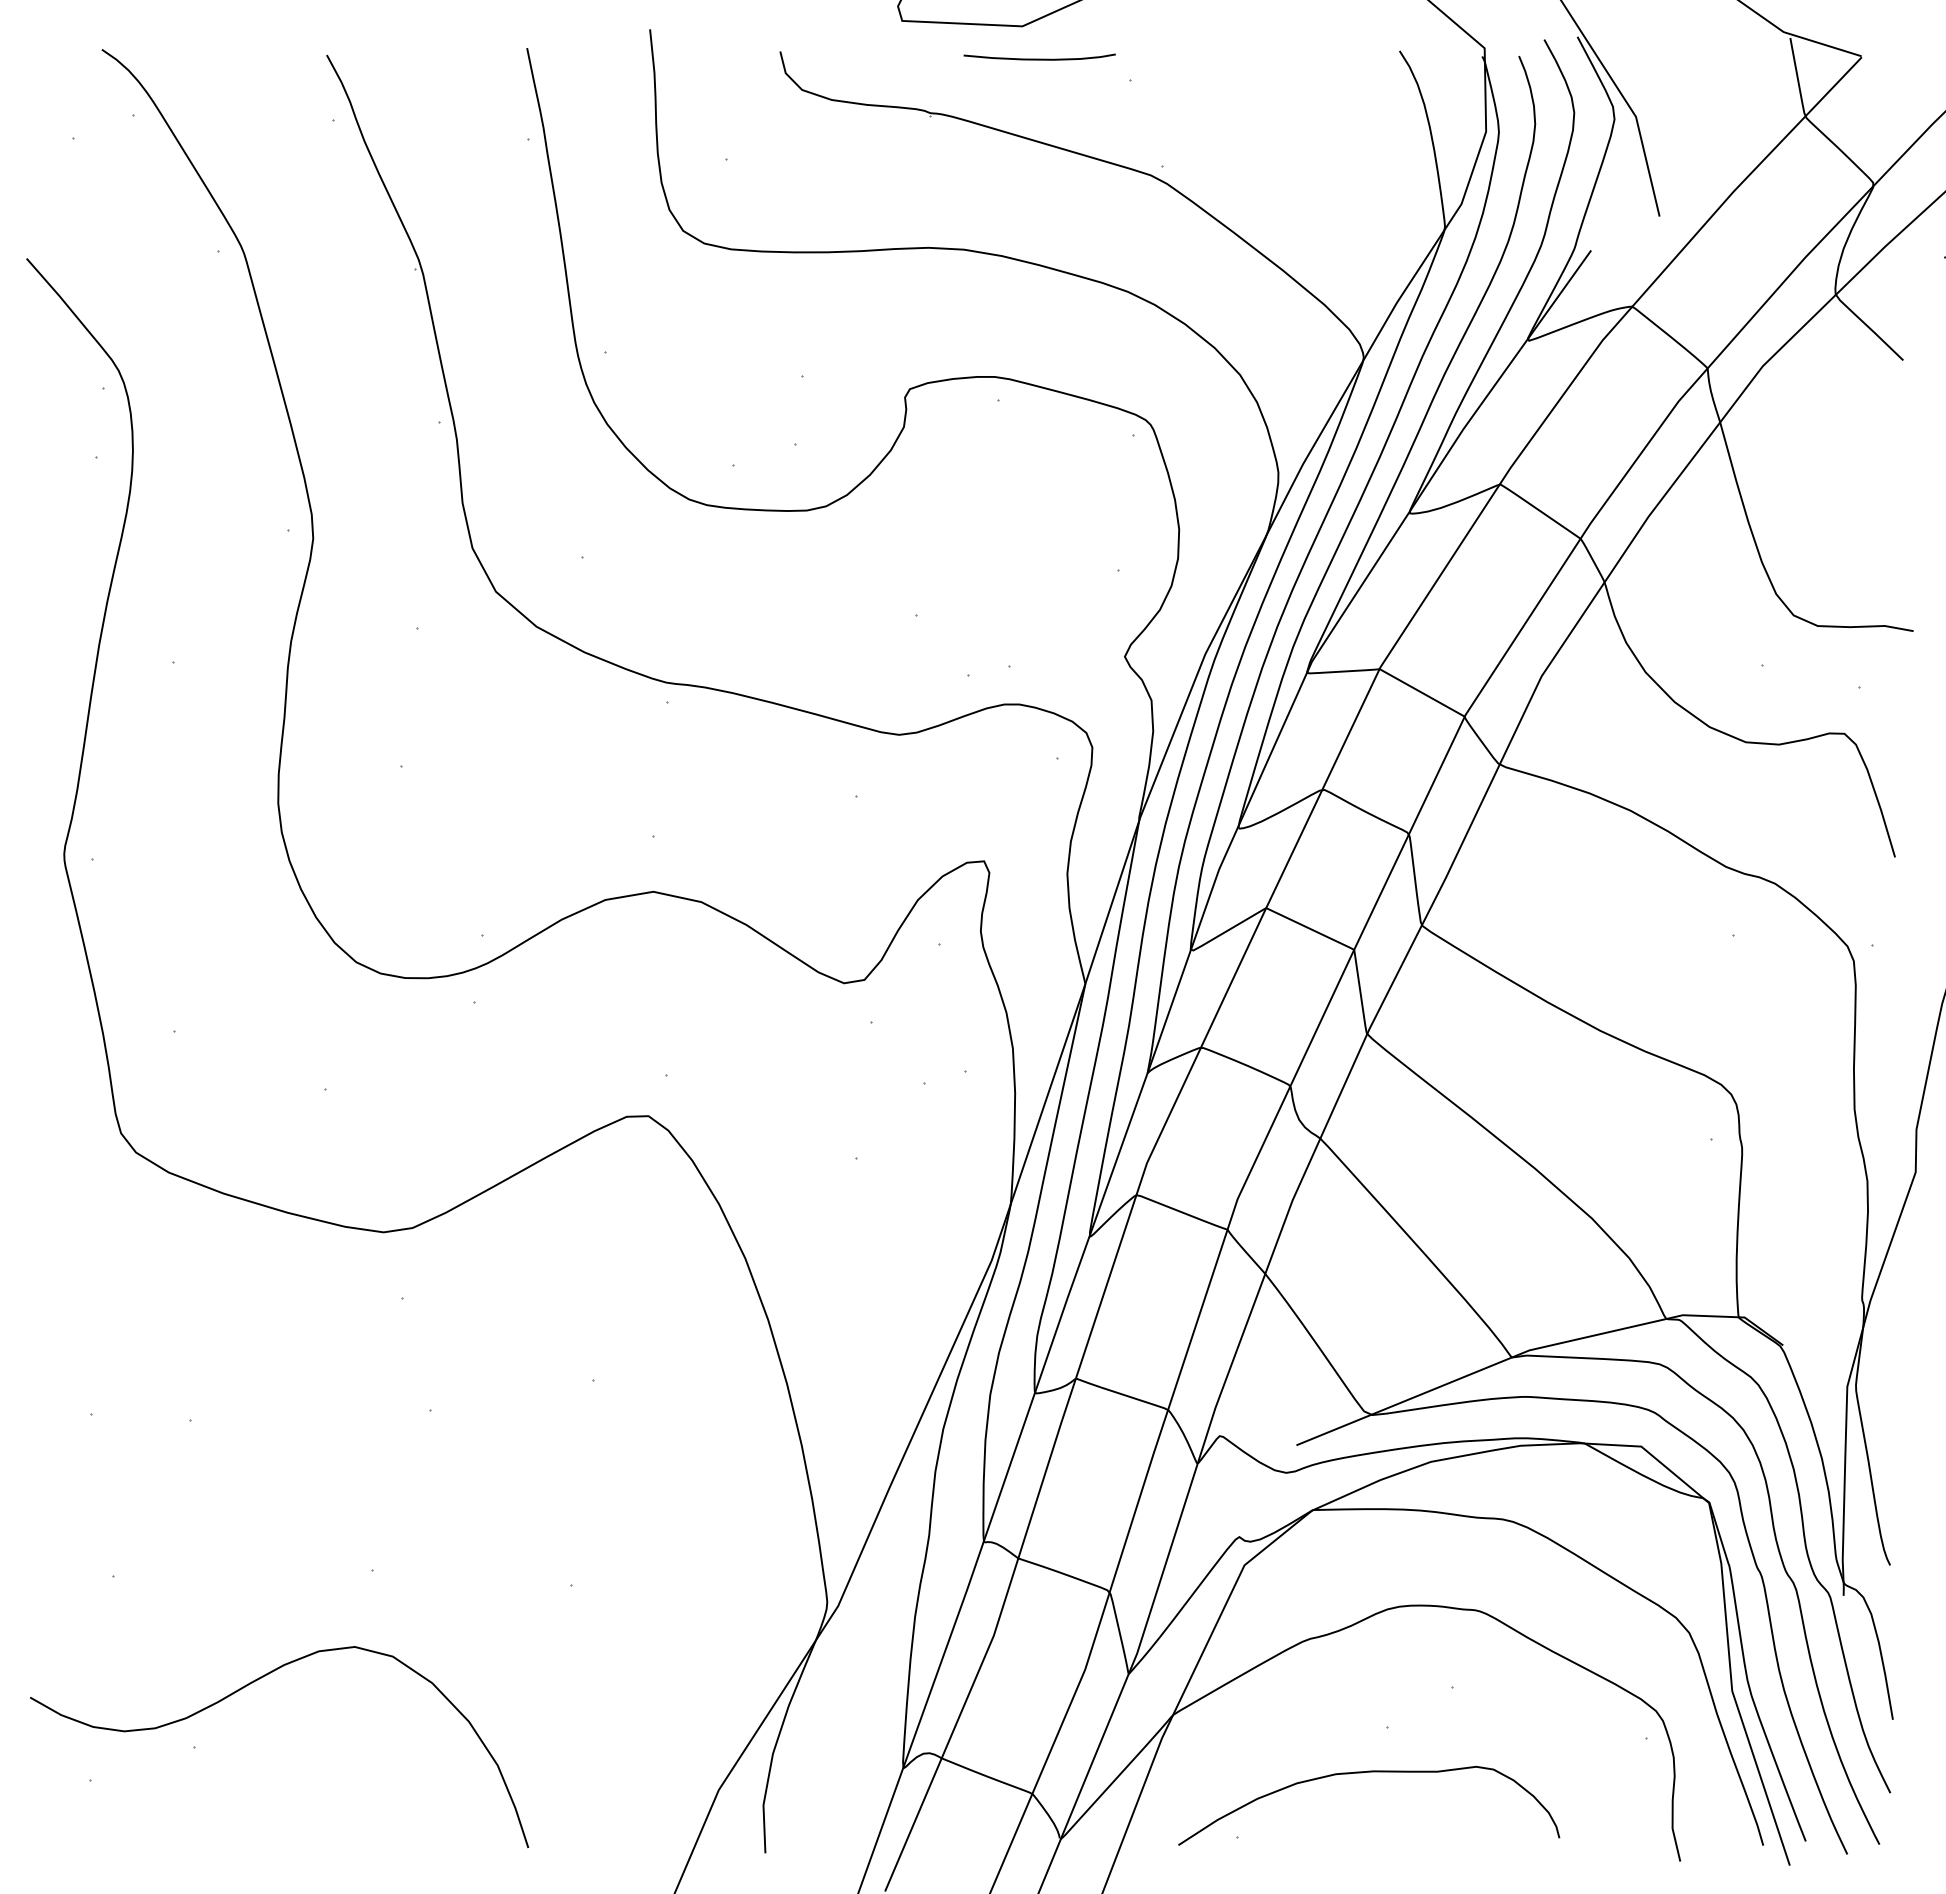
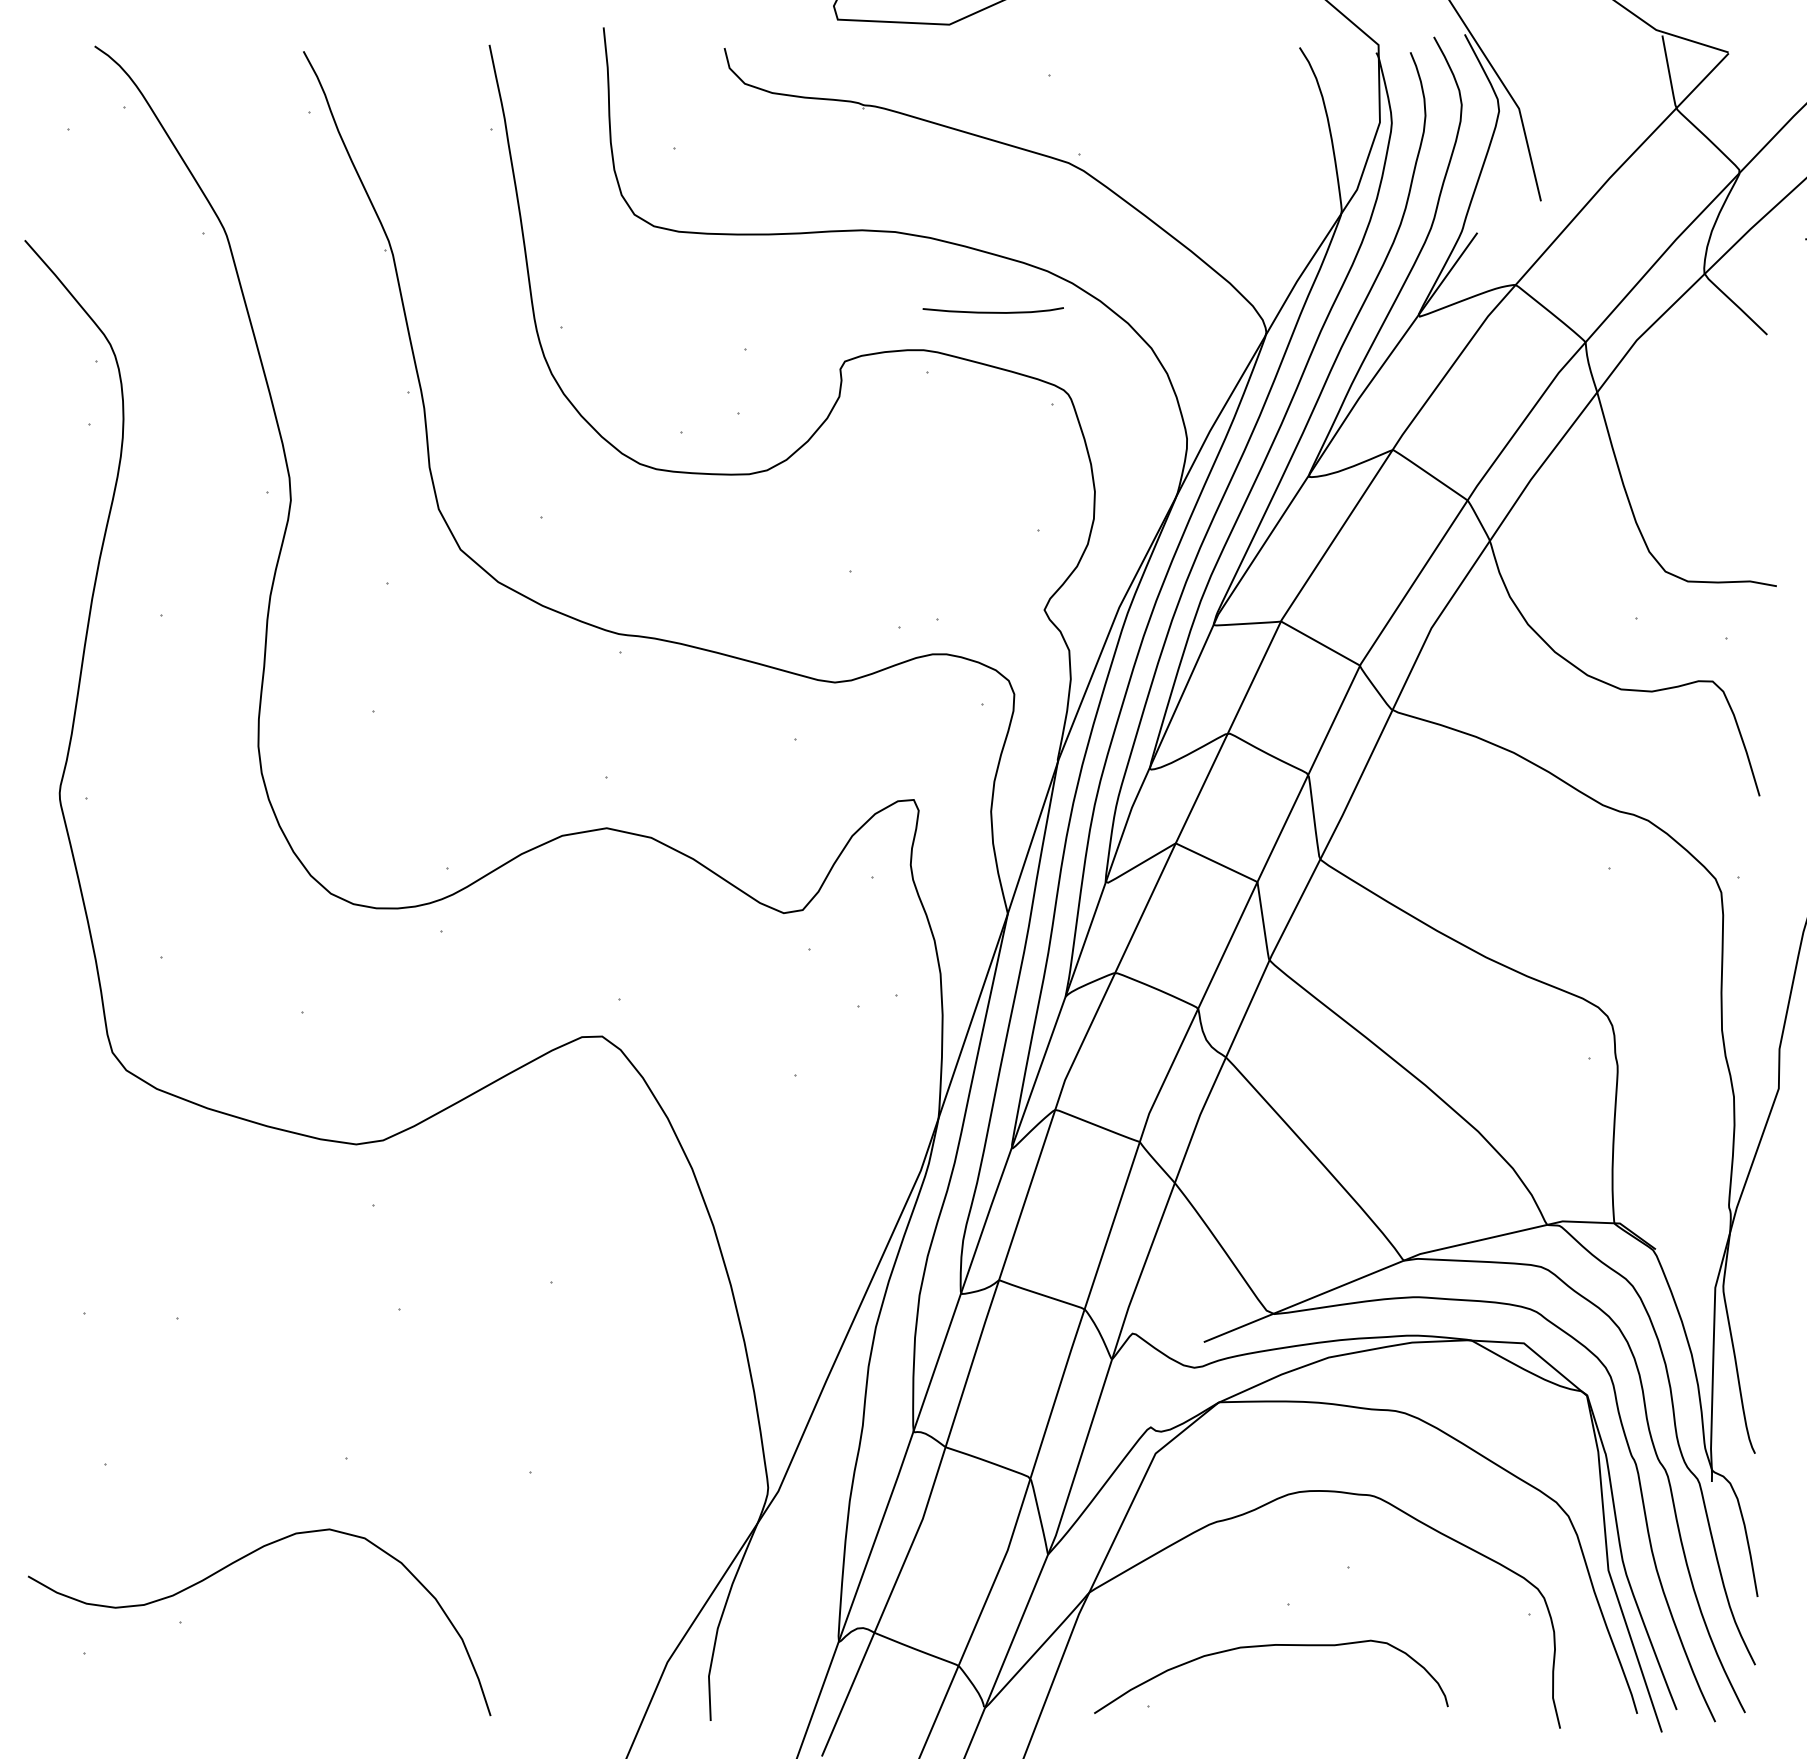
curve: (1039, 58) -> (993, 311), moved

